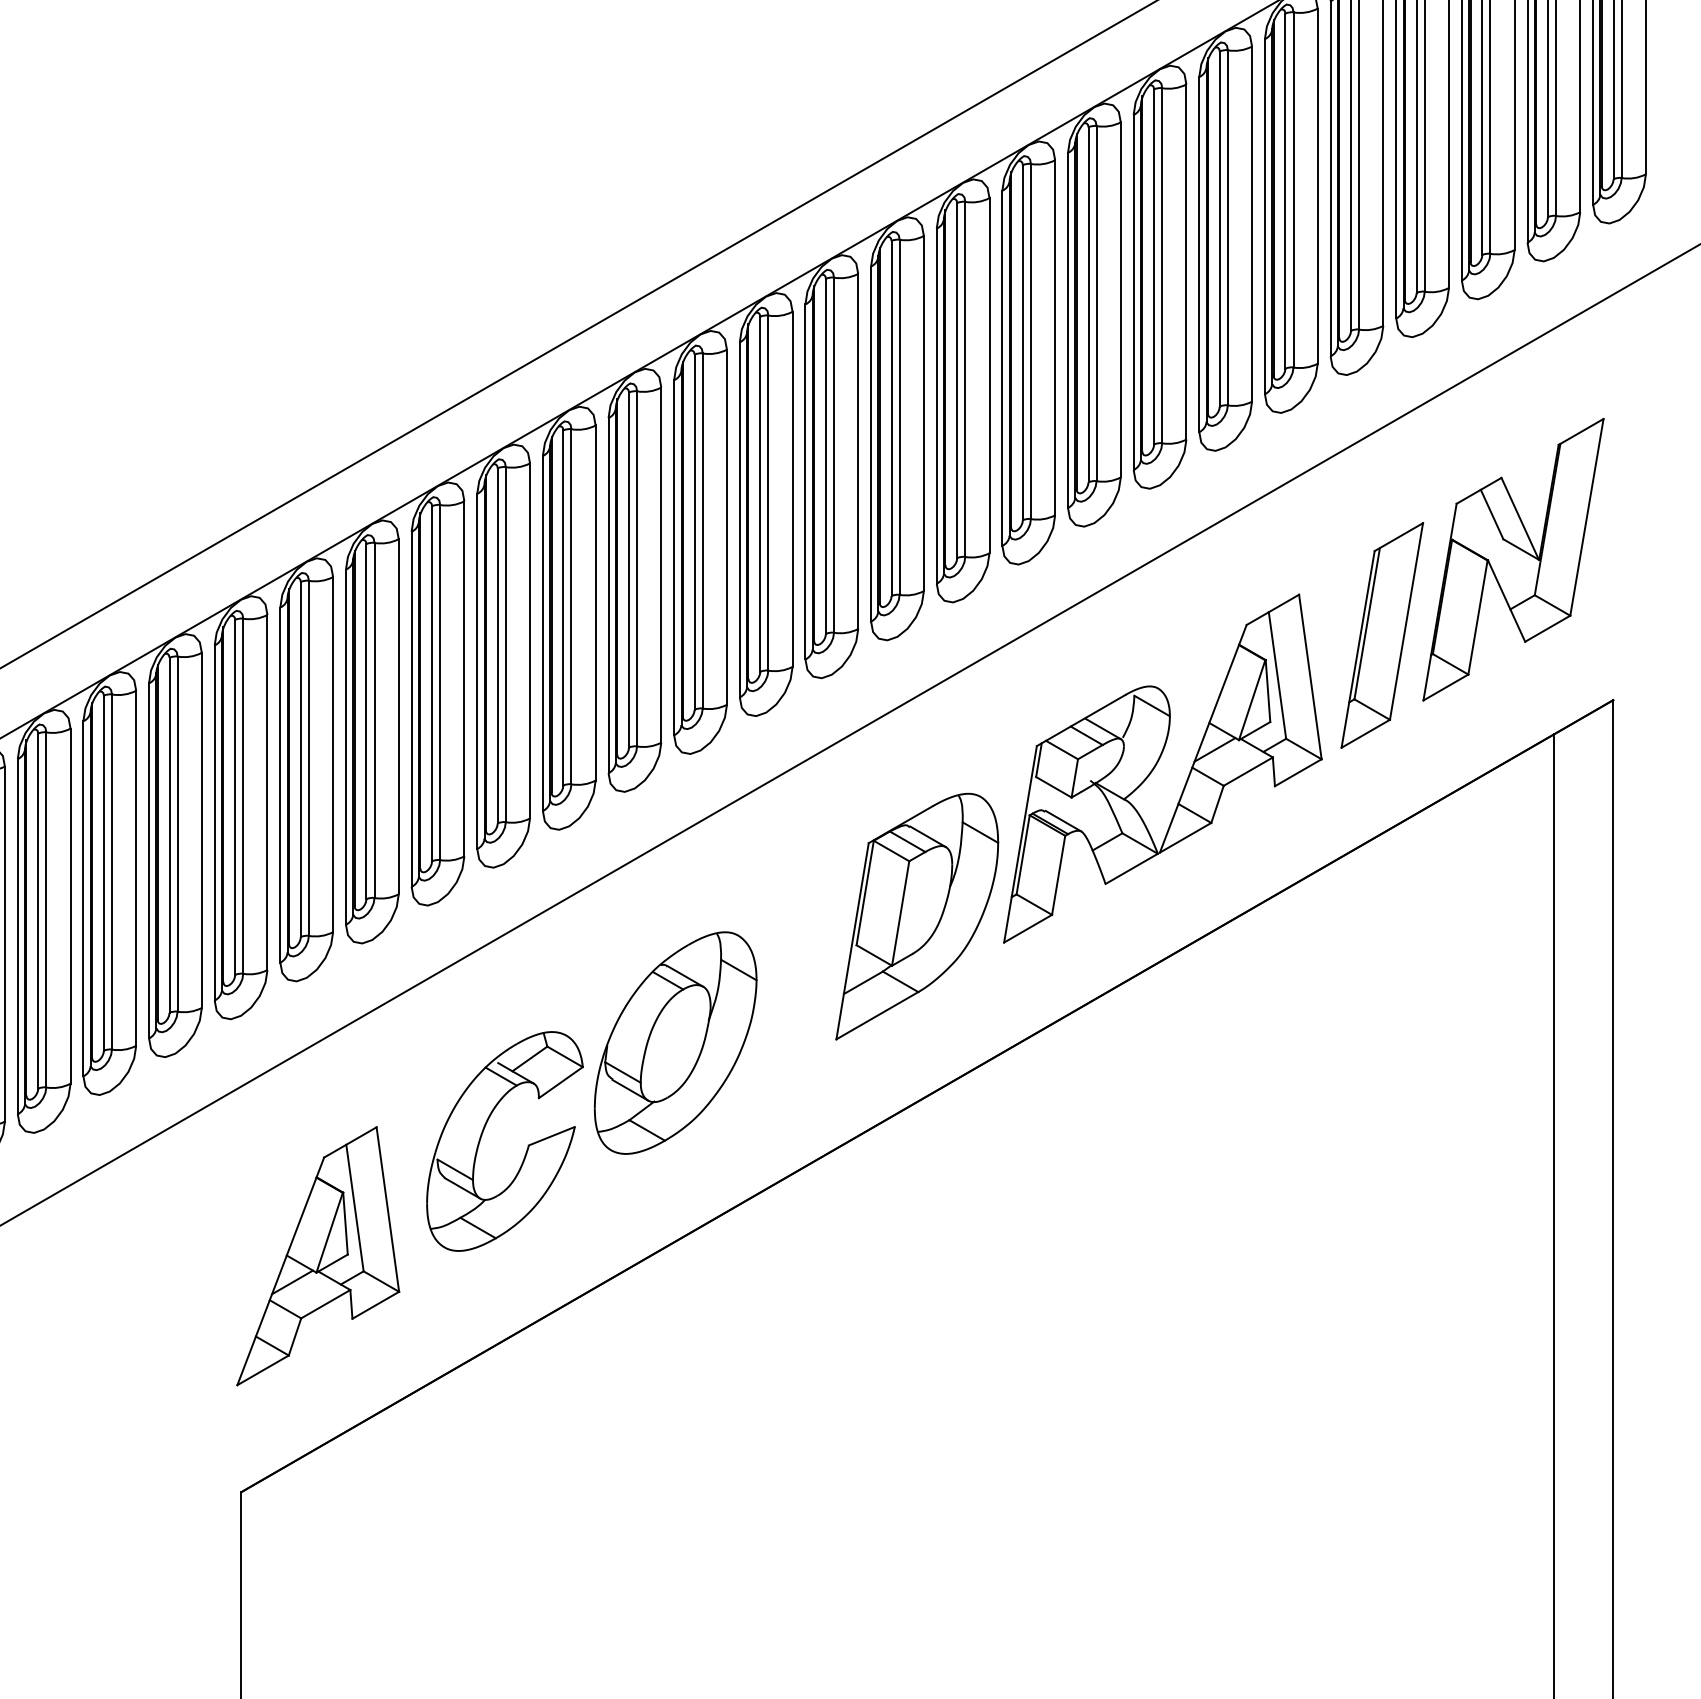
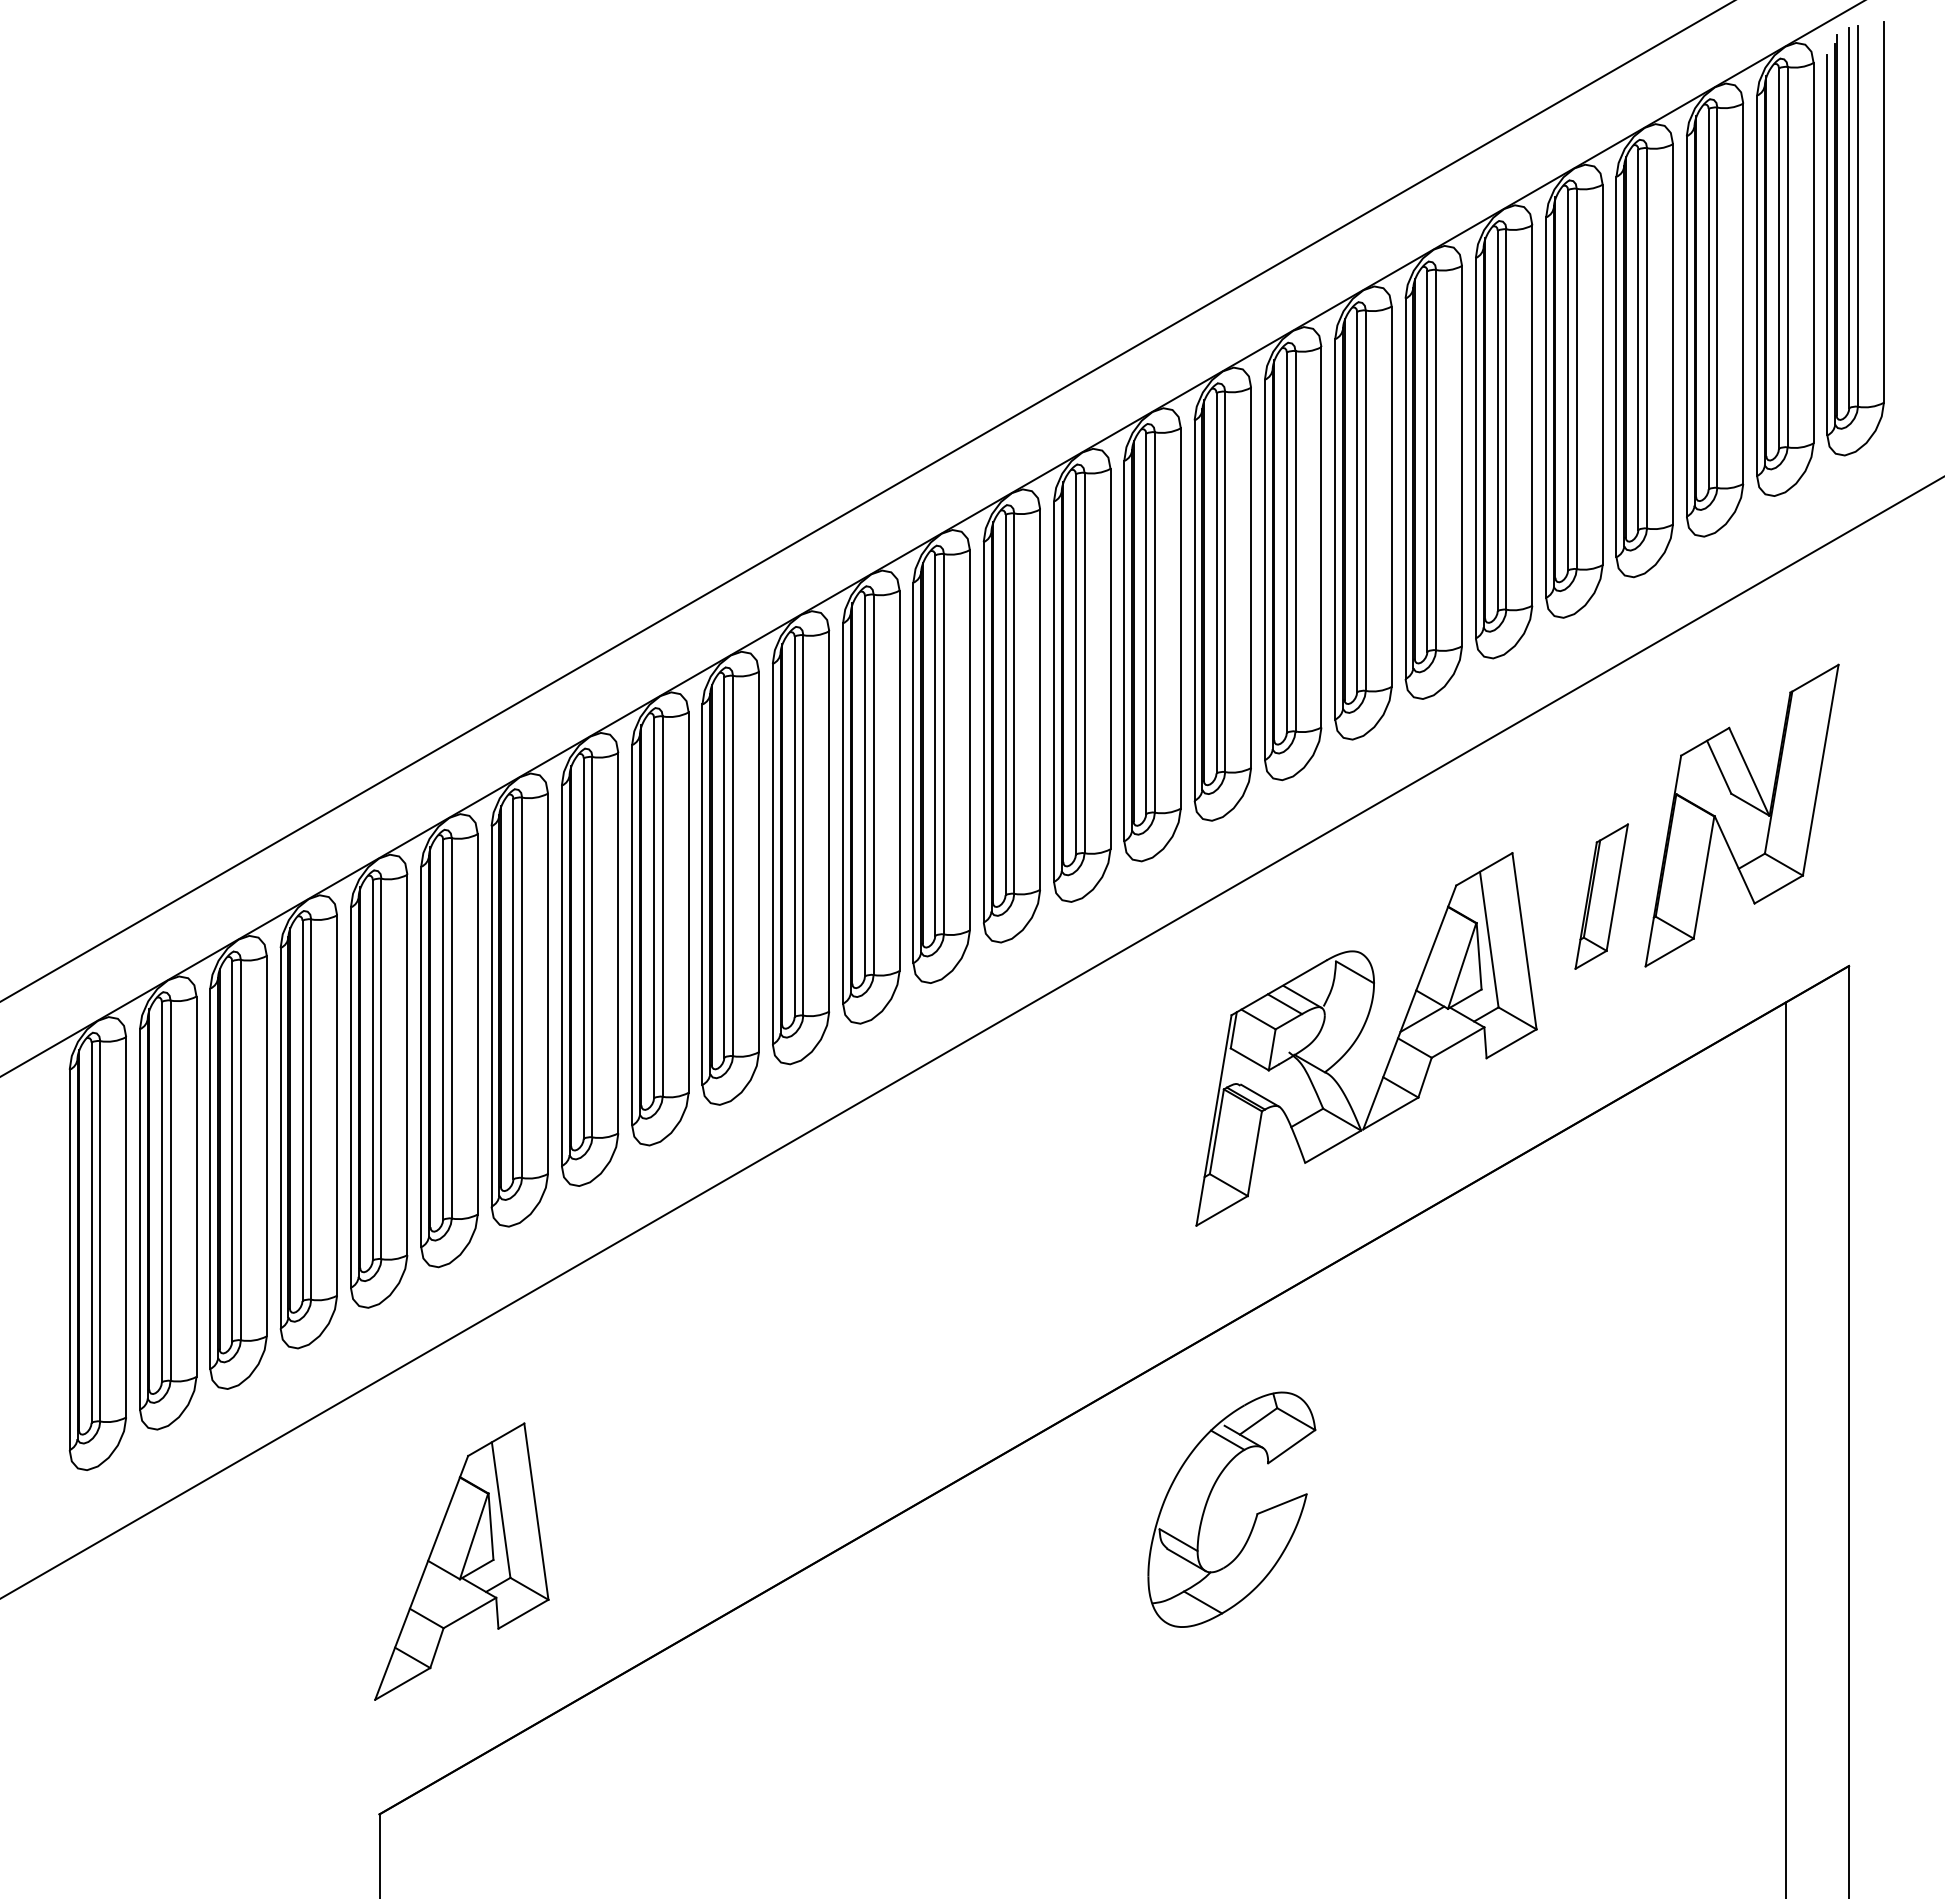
part: (1382, 635) -> (1601, 896), size x0.6
part: (917, 916) -> (1103, 1197), removed
part: (675, 1042) -> (844, 1332), removed
part: (483, 1133) -> (1208, 1501), moved
line: (292, 1282) -> (434, 1589), removed

